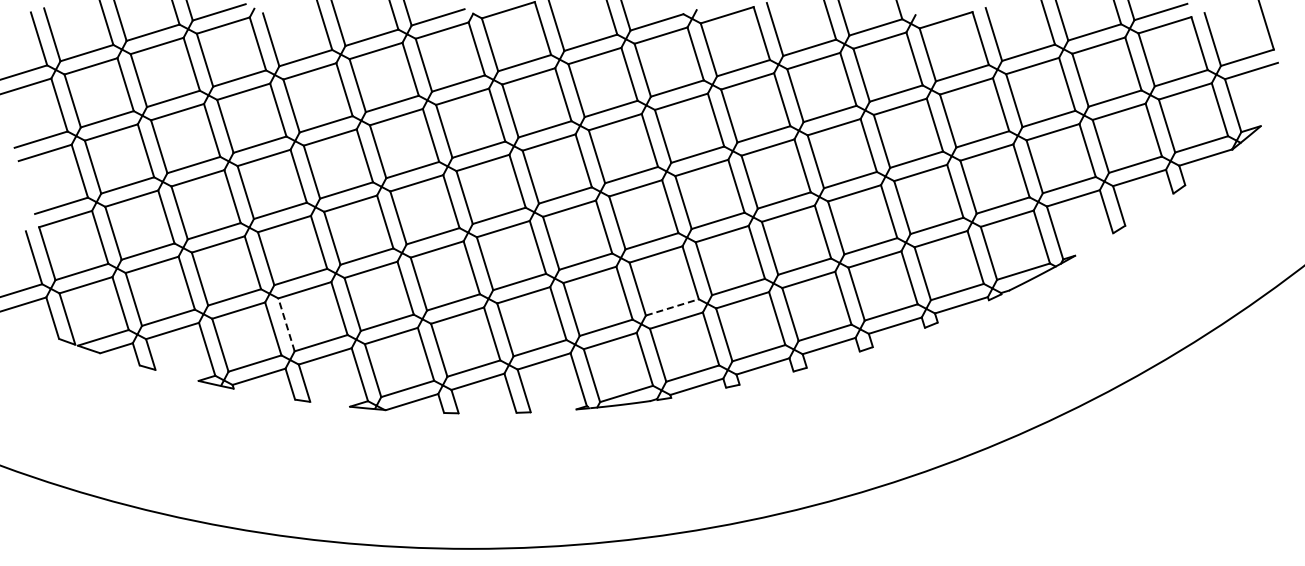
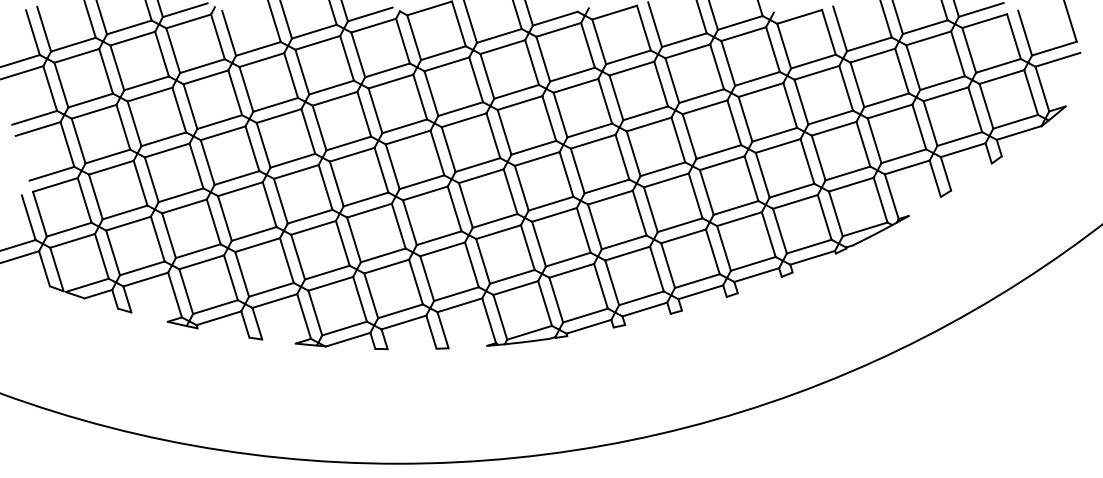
line: (672, 307) -> (568, 259), dashed -> solid
line: (286, 324) -> (242, 274), dashed -> solid

